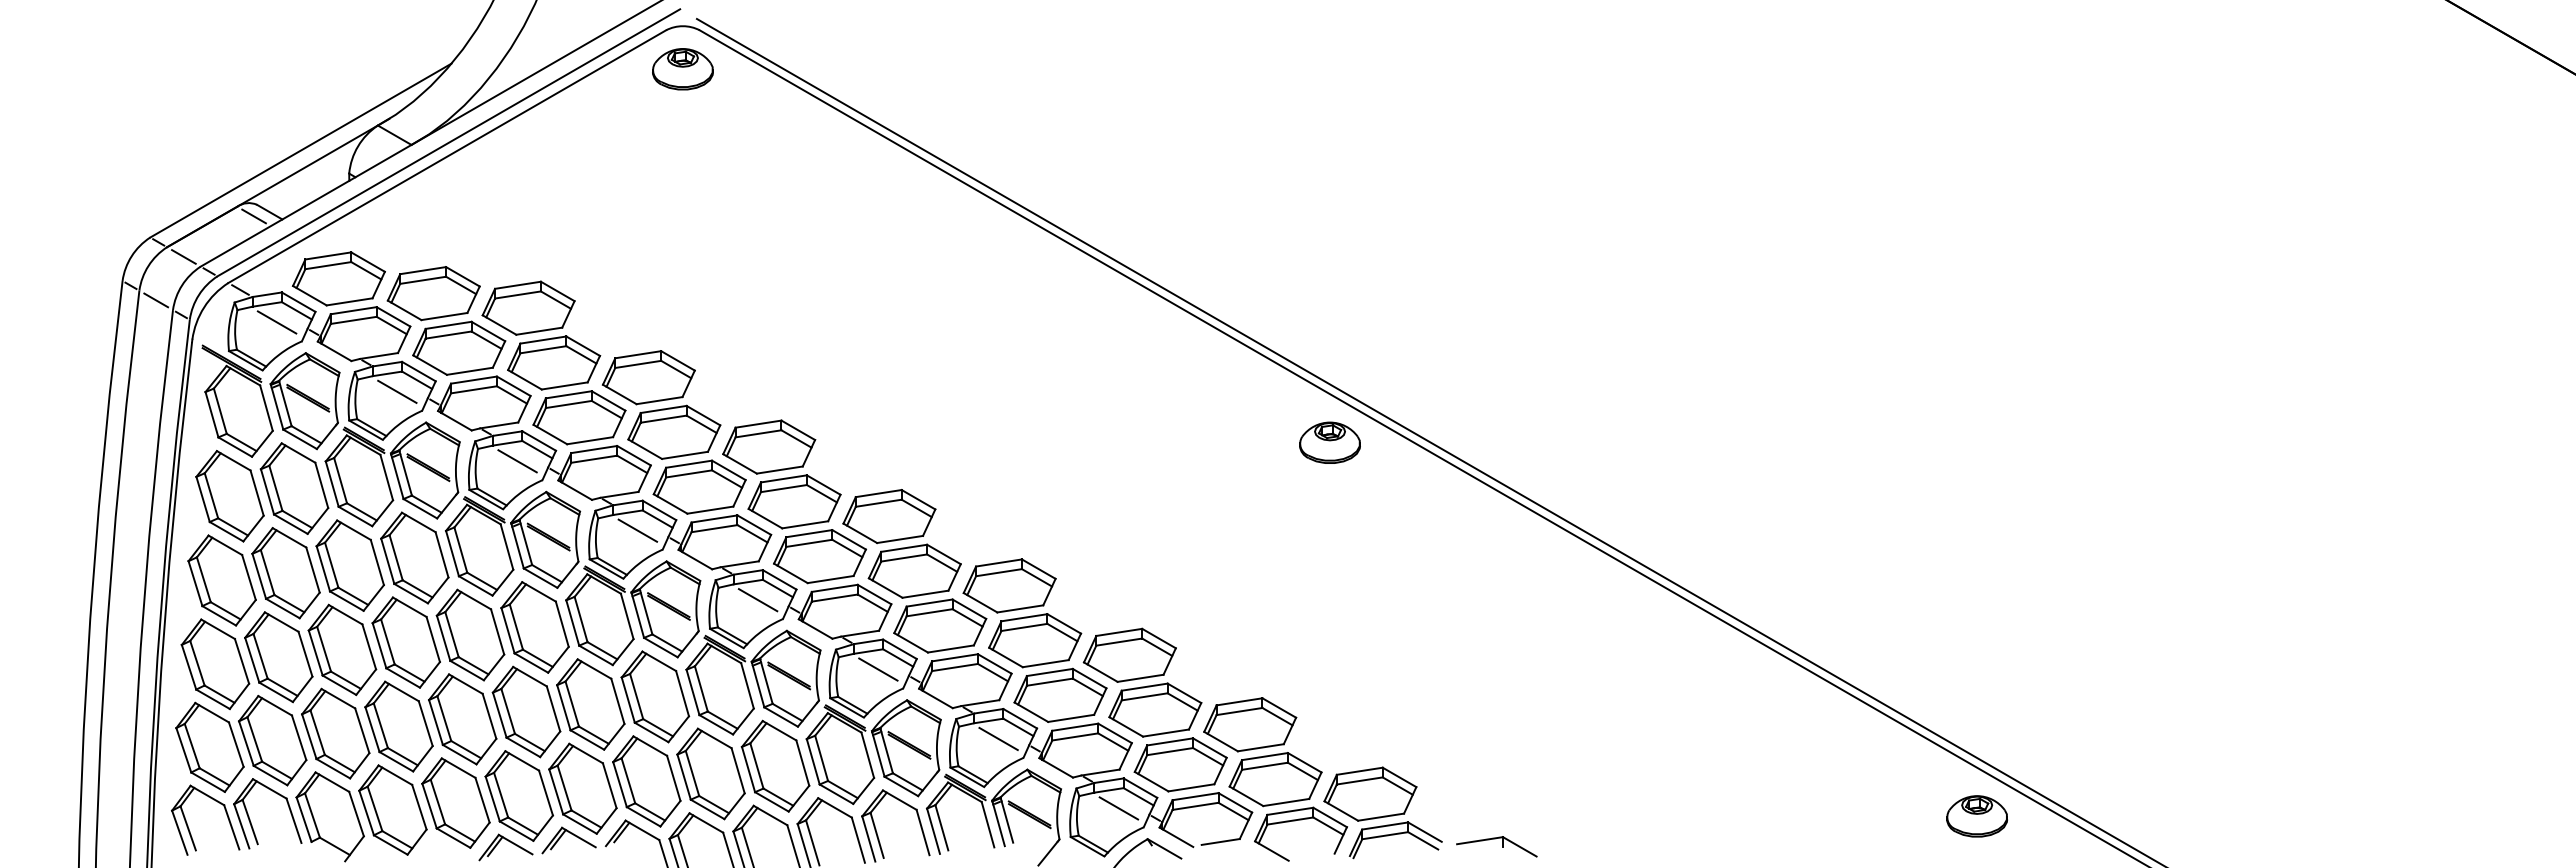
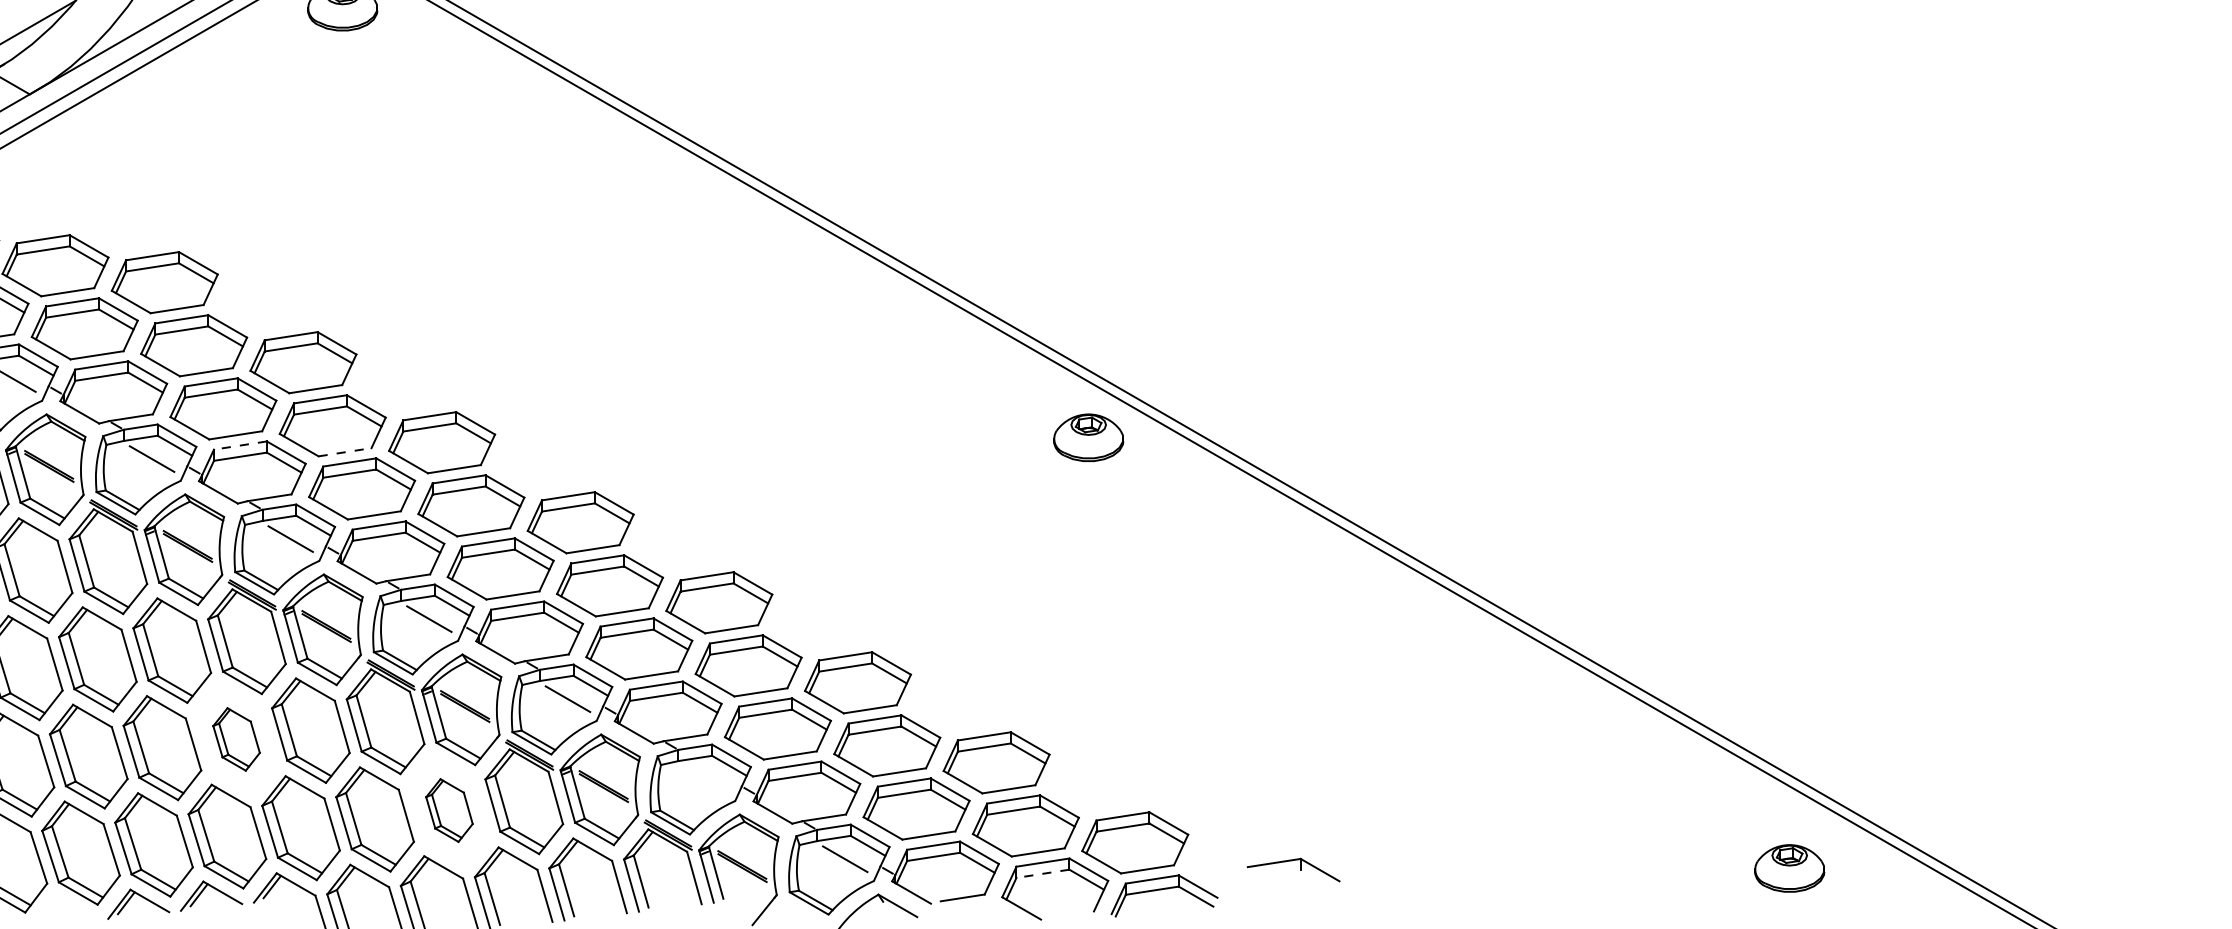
line: (593, 449) -> (239, 445), solid -> dashed
line: (685, 455) -> (345, 452), solid -> dashed
part: (590, 704) -> (236, 739), size x0.6
line: (998, 738) -> (706, 778), removed
part: (775, 765) -> (449, 809), size x0.6
part: (1976, 816) -> (1788, 868), moved
line: (1289, 821) -> (1041, 874), solid -> dashed
part: (1496, 846) -> (1293, 869), moved

